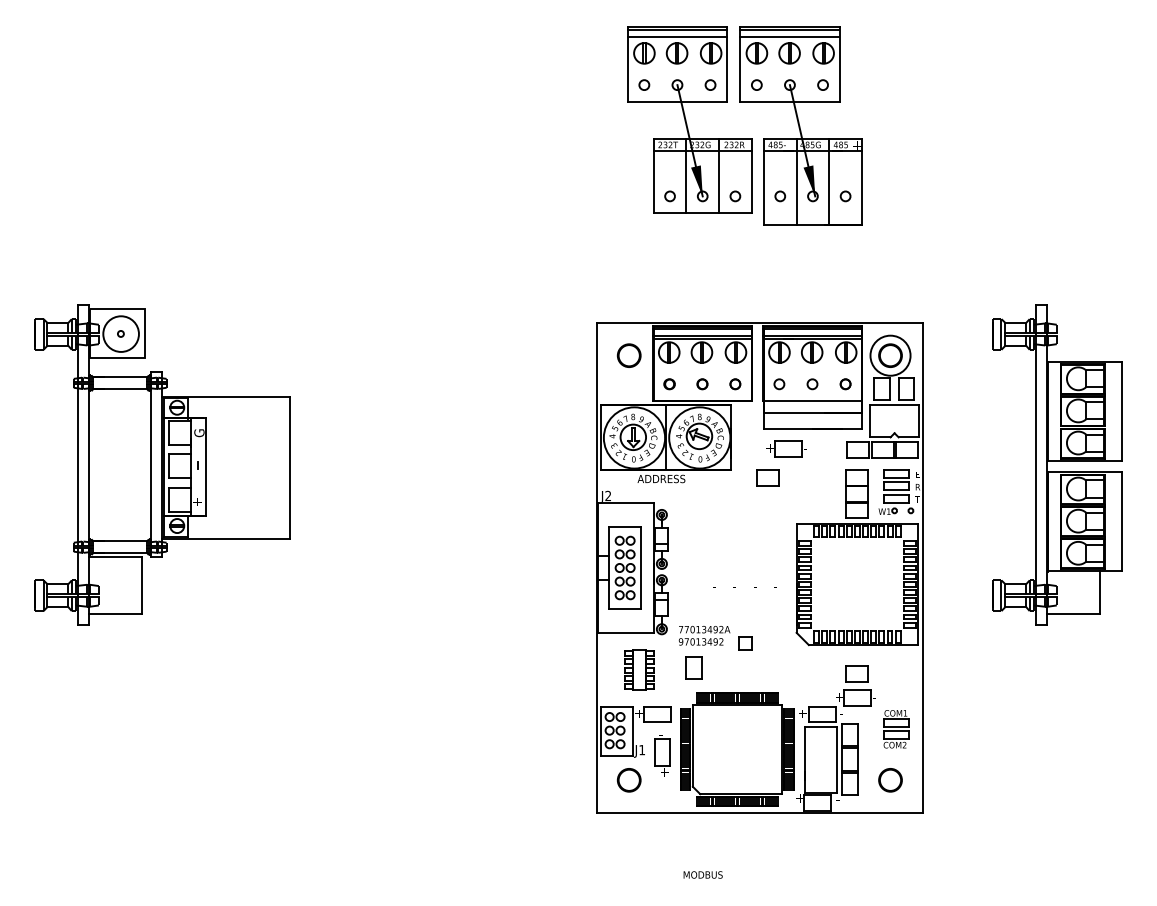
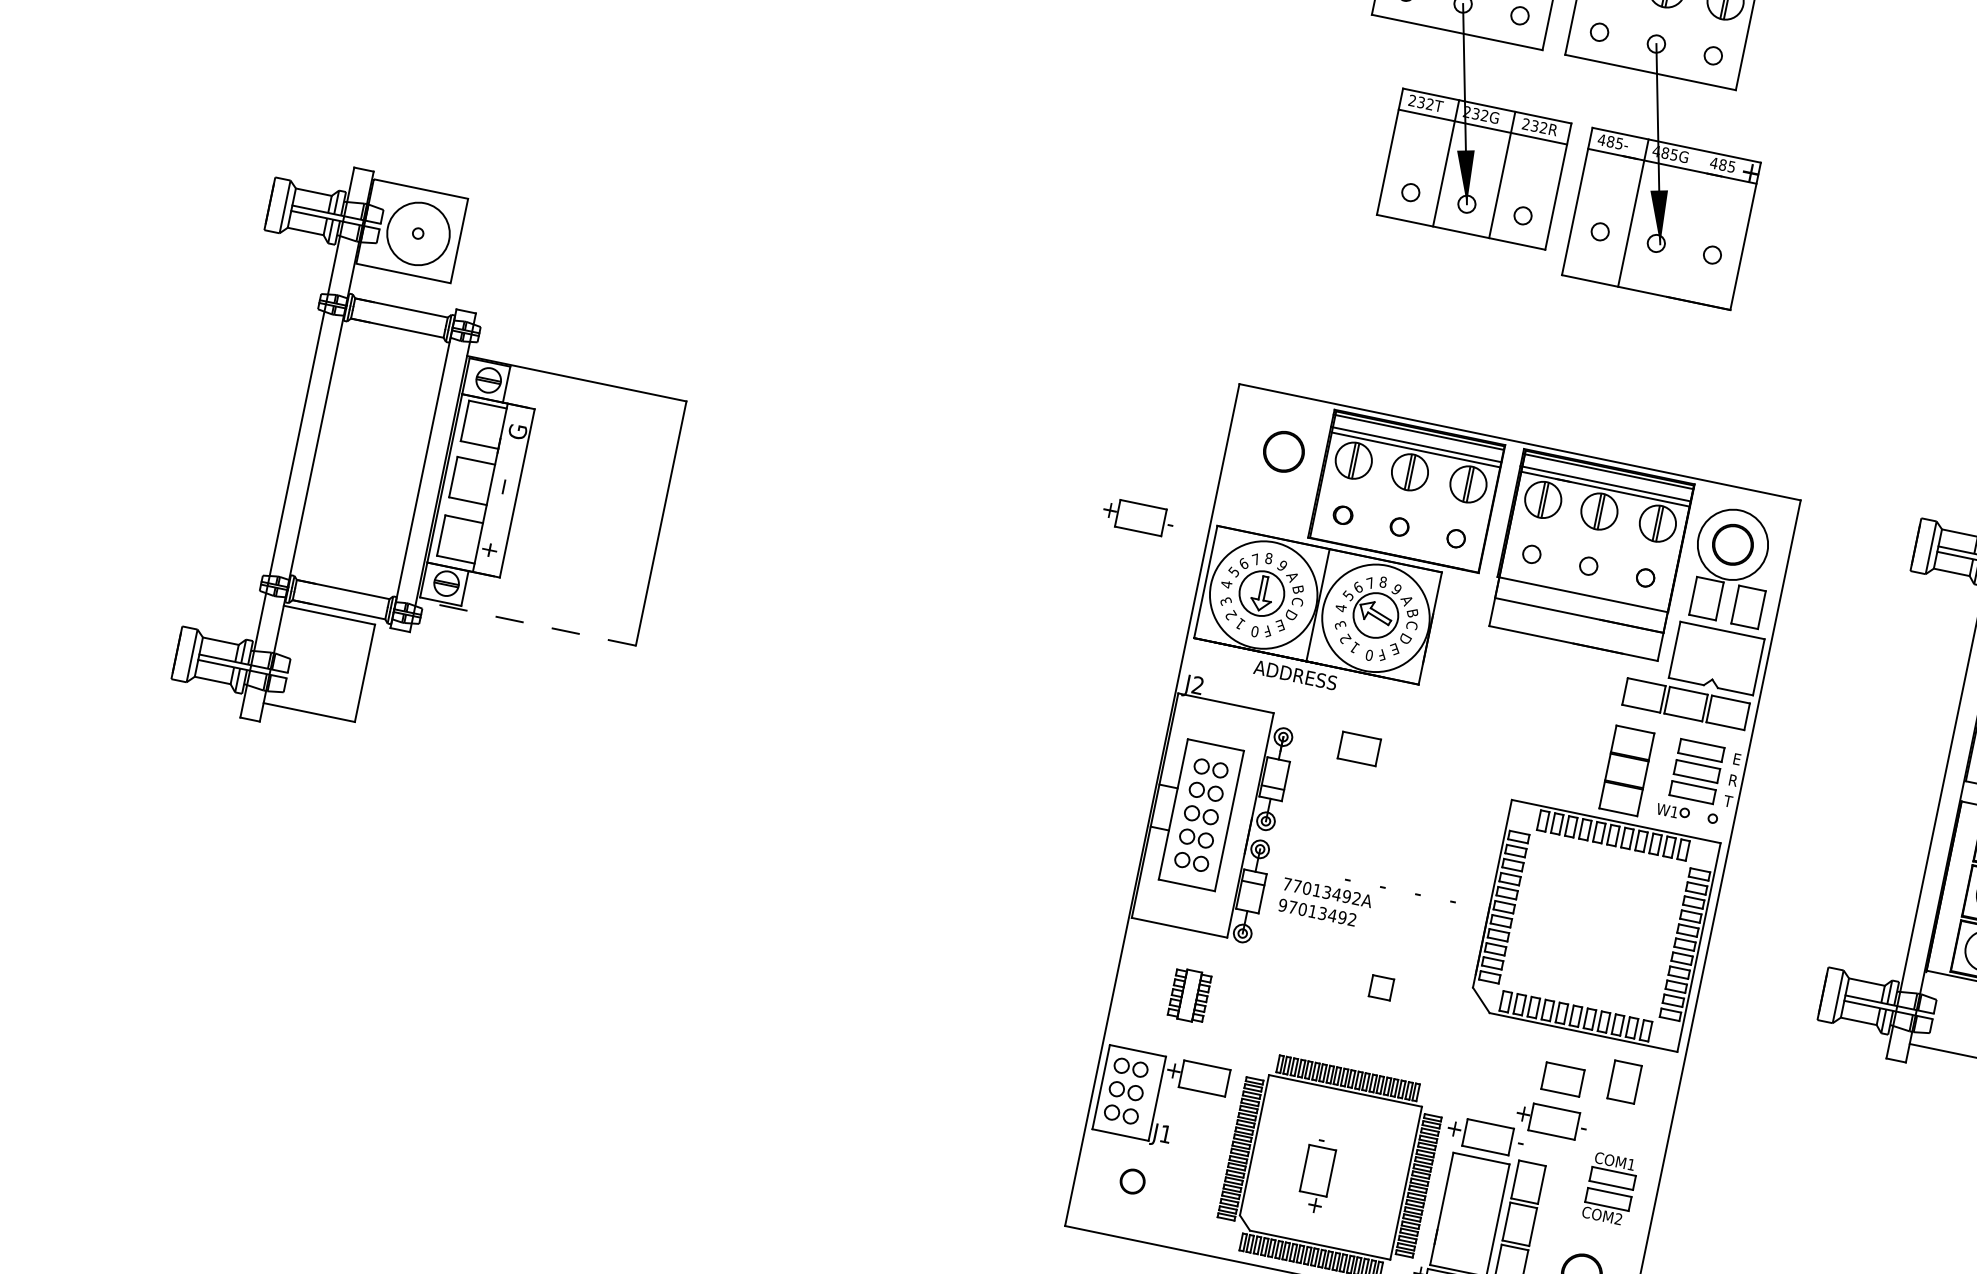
line: (829, 181) -> (1690, 223), removed
part: (786, 448) -> (1138, 516), moved
part: (767, 477) -> (1359, 748), moved
line: (226, 538) -> (526, 622), solid -> dashed
text: (704, 635) -> (1325, 902), moved
part: (693, 667) -> (1623, 1080), moved
part: (639, 669) -> (1189, 994), size x0.7
part: (662, 755) -> (1317, 1175), moved
part: (628, 780) -> (1131, 1181), size x0.6

